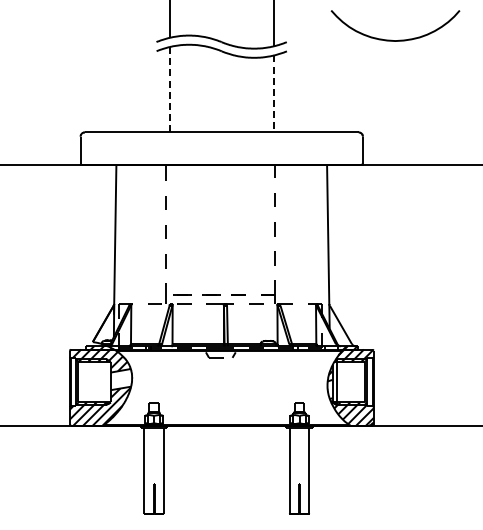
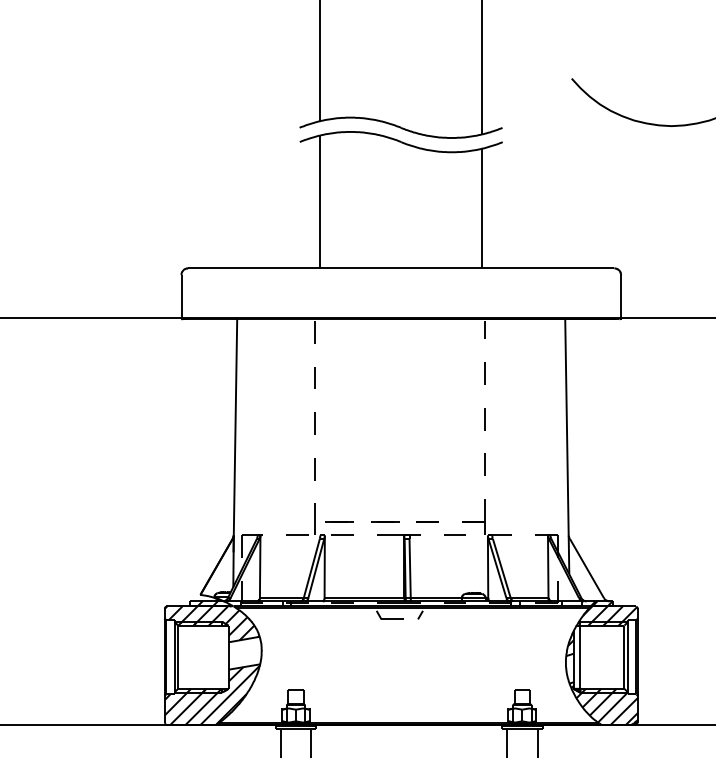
line: (169, 89) -> (319, 201), dashed -> solid
line: (273, 94) -> (481, 209), dashed -> solid

